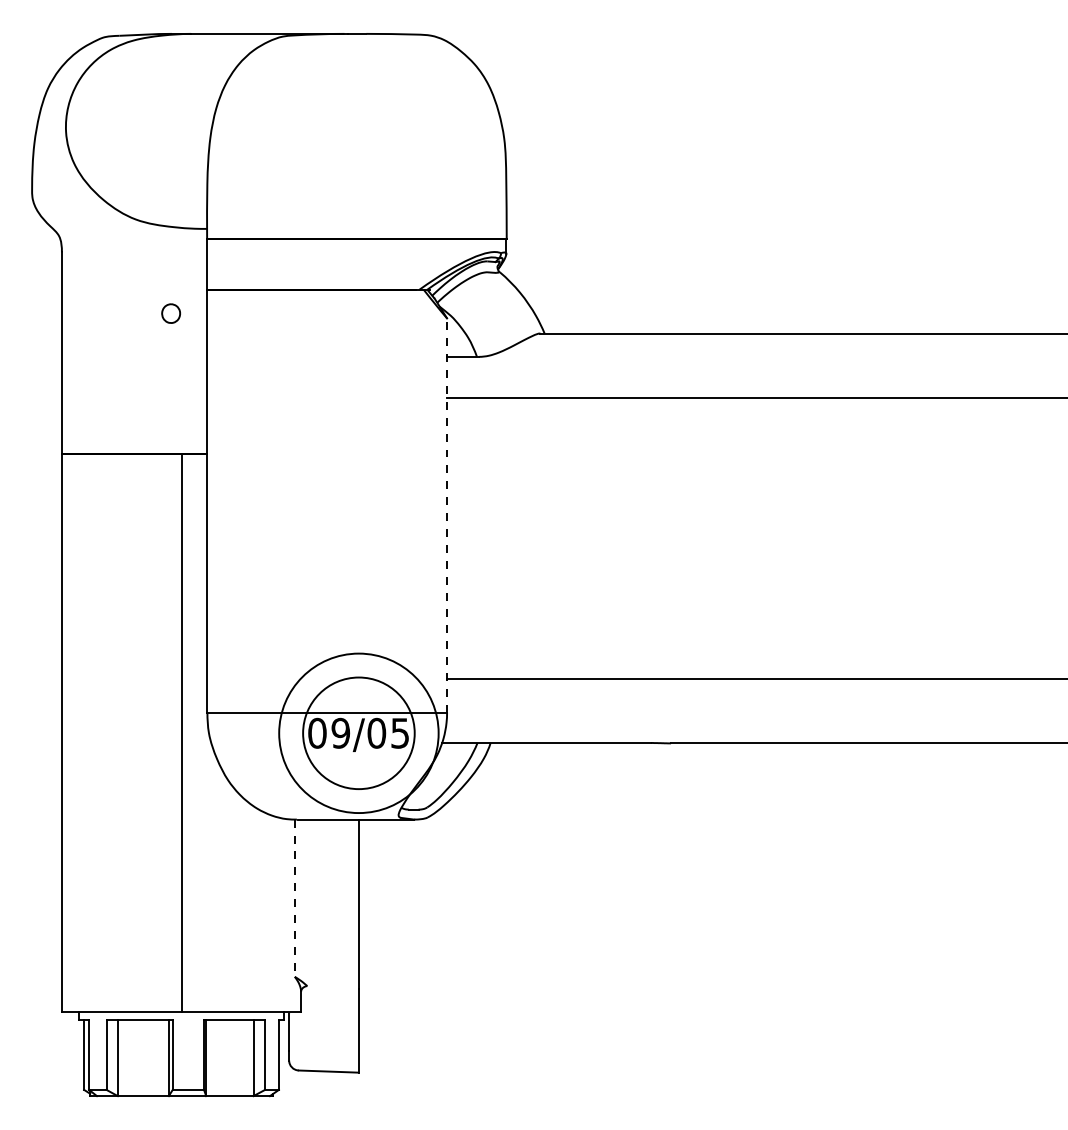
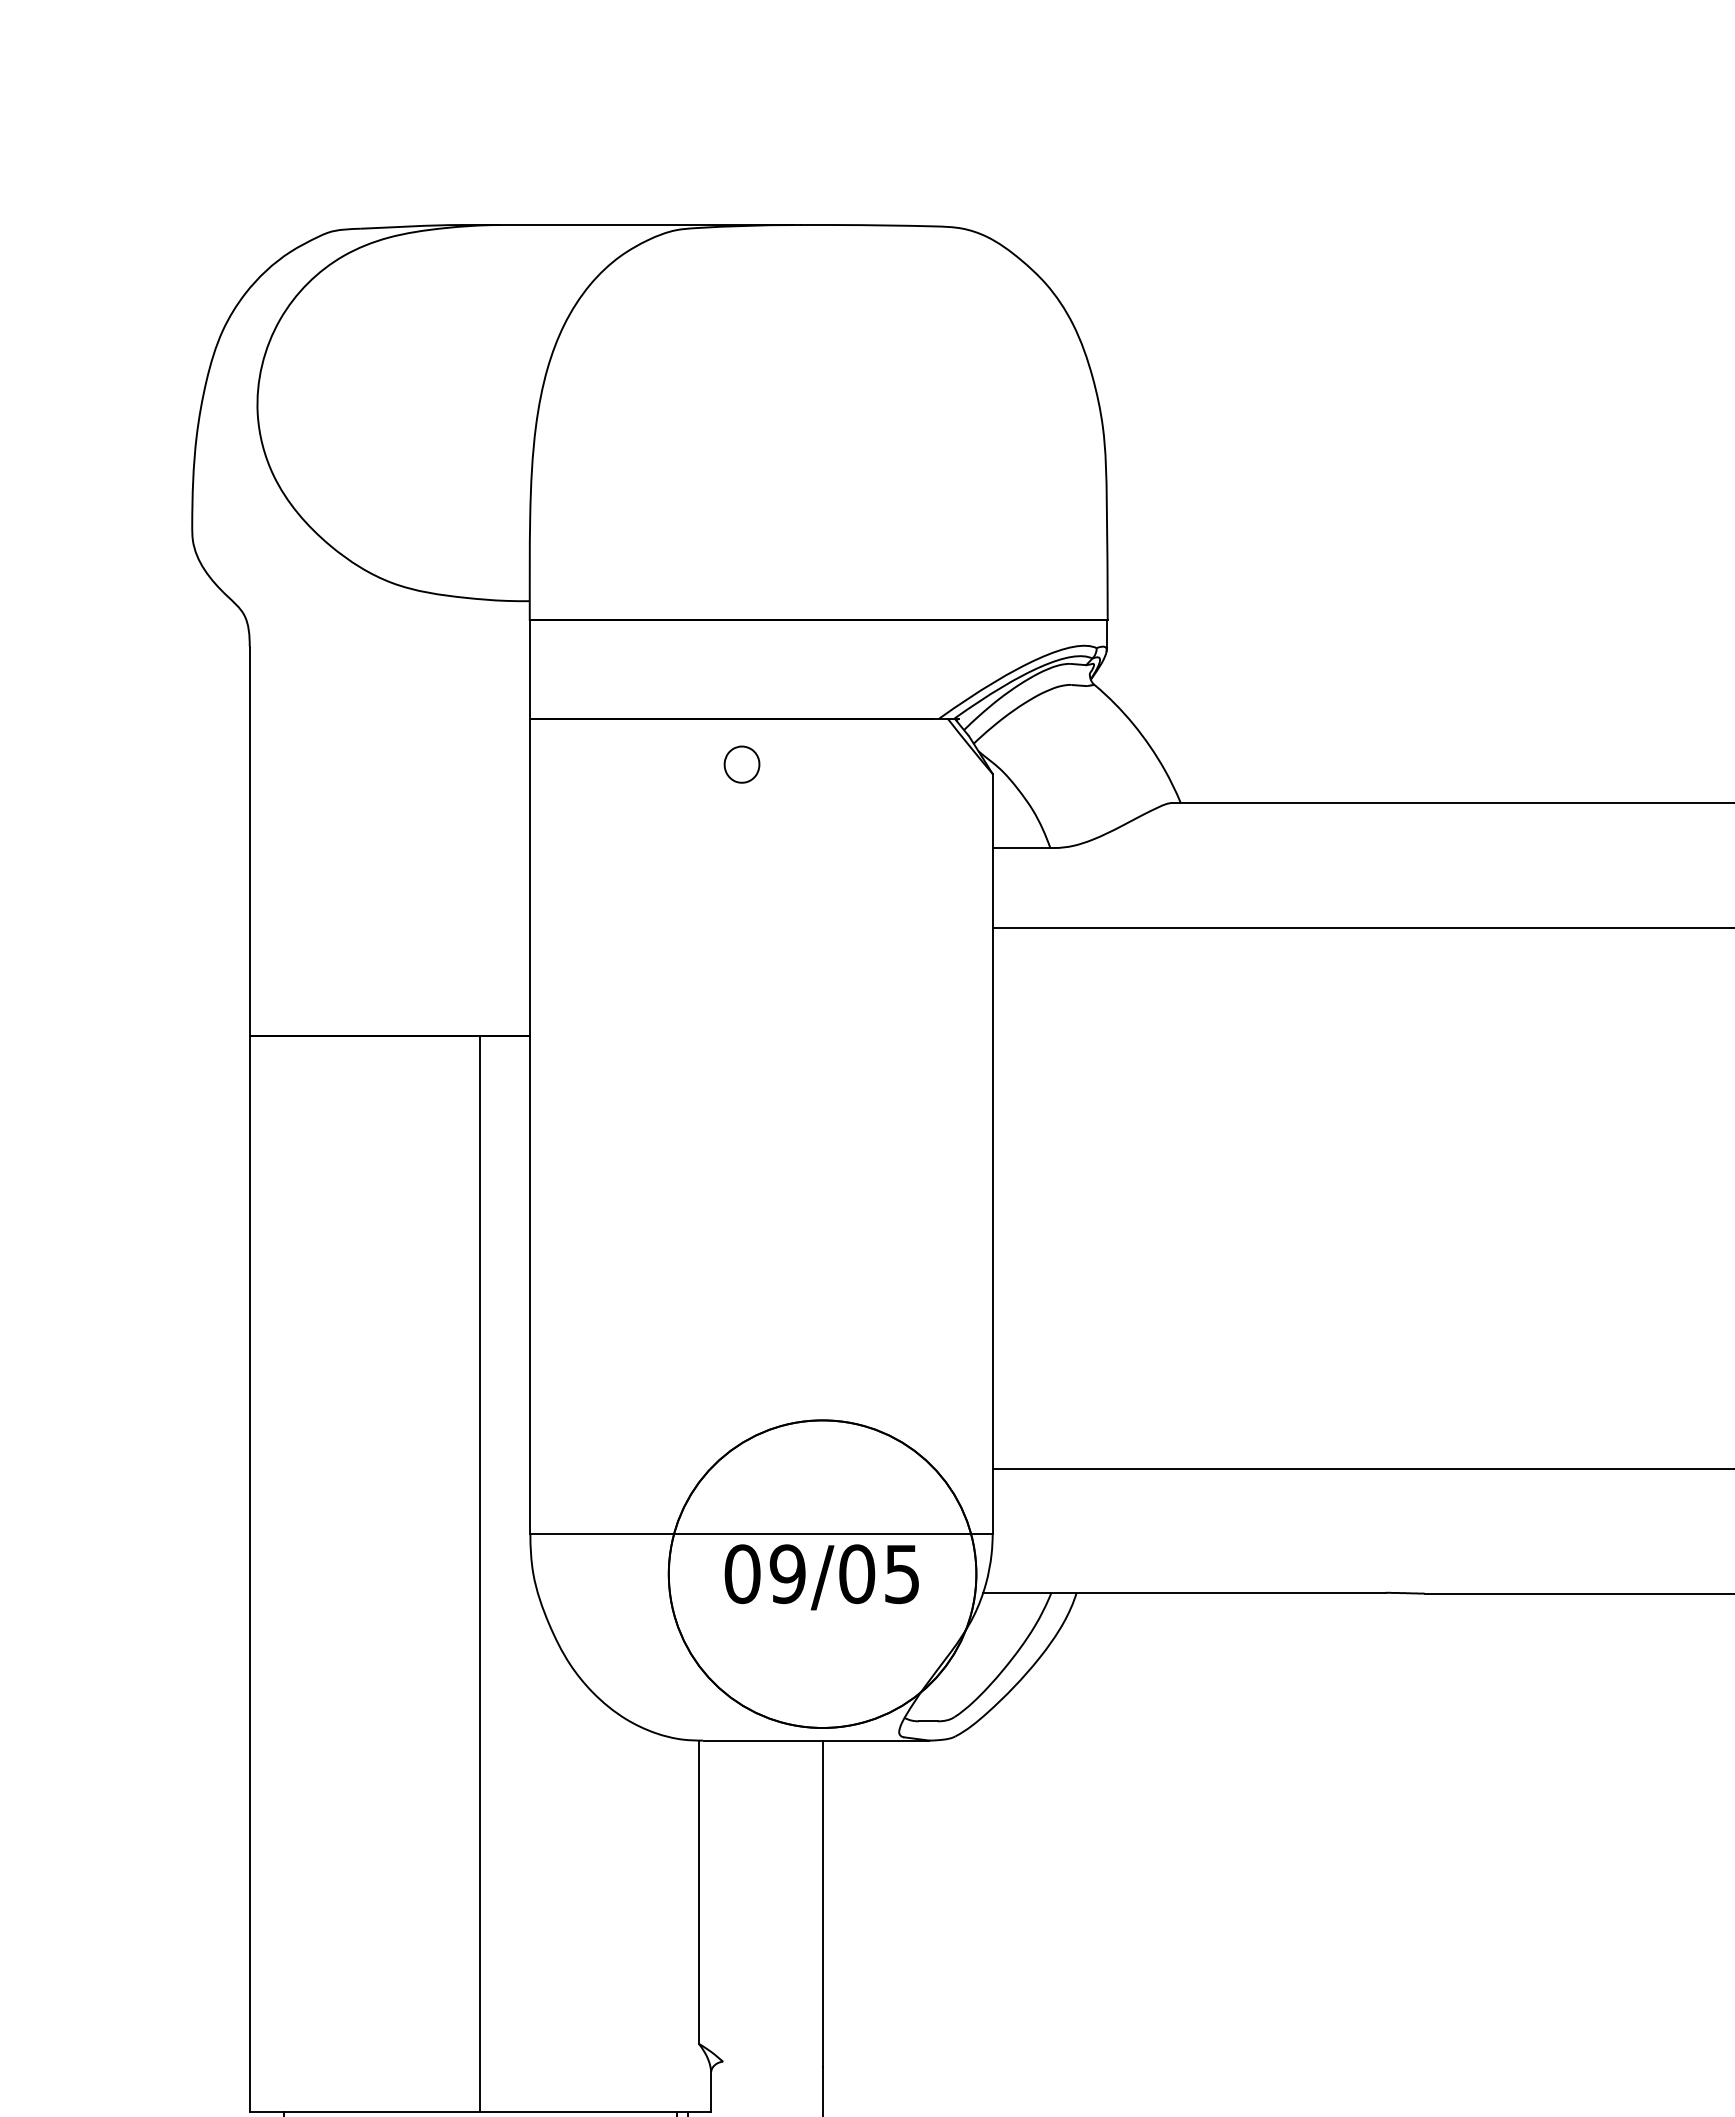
part: (170, 313) -> (740, 764), moved
line: (447, 515) -> (993, 1153), dashed -> solid
circle: (358, 733) -> (821, 1574), size x1.43
line: (294, 898) -> (698, 1892), dashed -> solid

